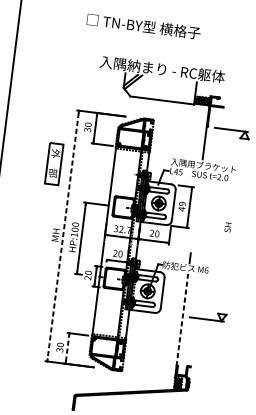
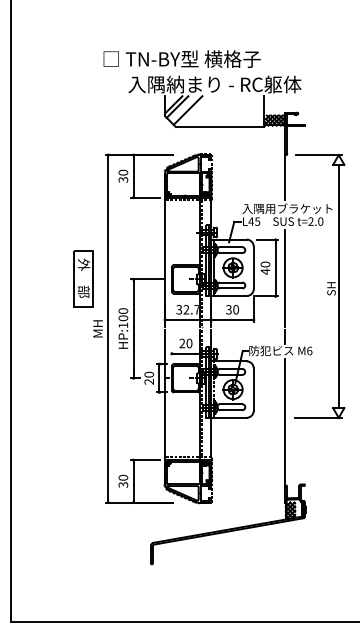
text: (143, 25) -> (181, 58), moved
line: (140, 85) -> (187, 110), added
part: (54, 163) -> (83, 278), moved
text: (182, 203) -> (265, 264), 49 -> 40
line: (195, 215) -> (285, 278), added
line: (233, 226) -> (338, 286), added
text: (151, 233) -> (228, 310), 20 -> 30
line: (63, 235) -> (108, 328), dashed -> solid
line: (182, 319) -> (285, 422), dashed -> solid
line: (67, 347) -> (133, 480), dashed -> solid

